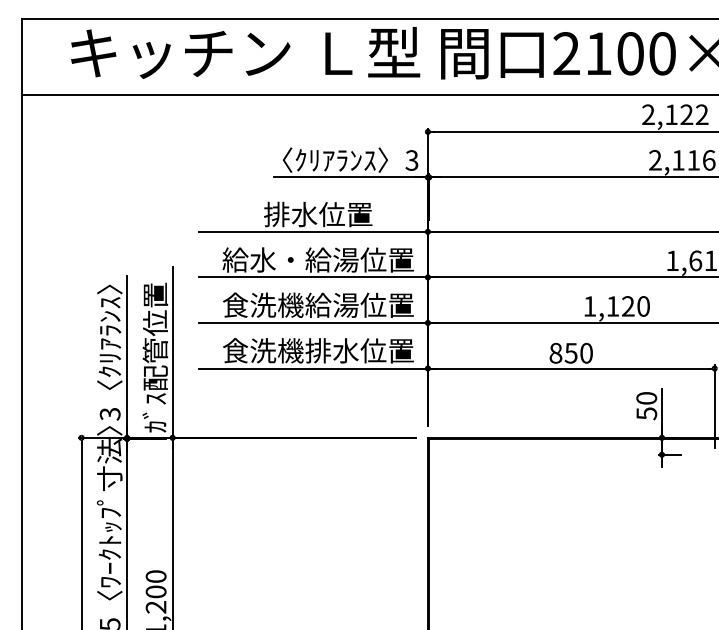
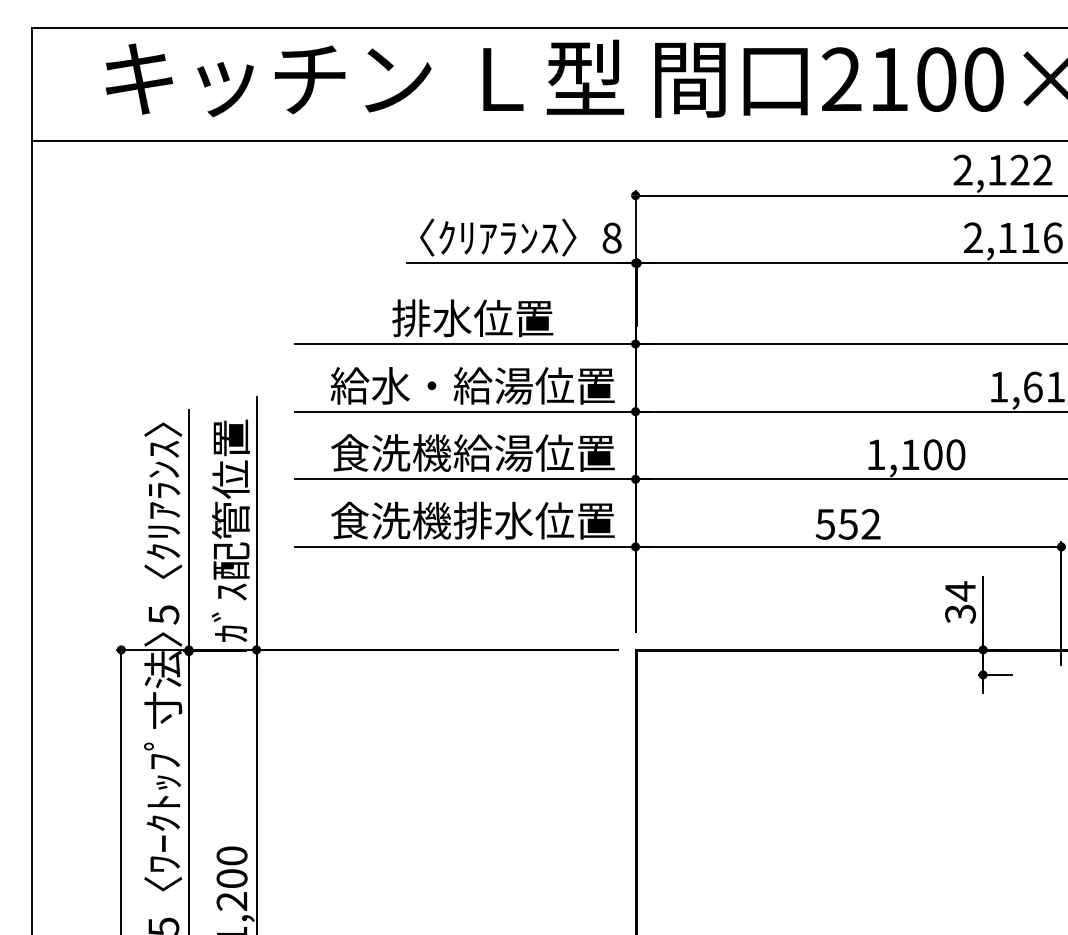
text: (411, 160) -> (611, 238), 3 -> 8
text: (628, 306) -> (933, 454), 1,120 -> 1,100
text: (570, 353) -> (847, 524), 850 -> 552
text: (646, 405) -> (960, 601), 50 -> 34
text: (109, 414) -> (162, 615), 3 -> 5

